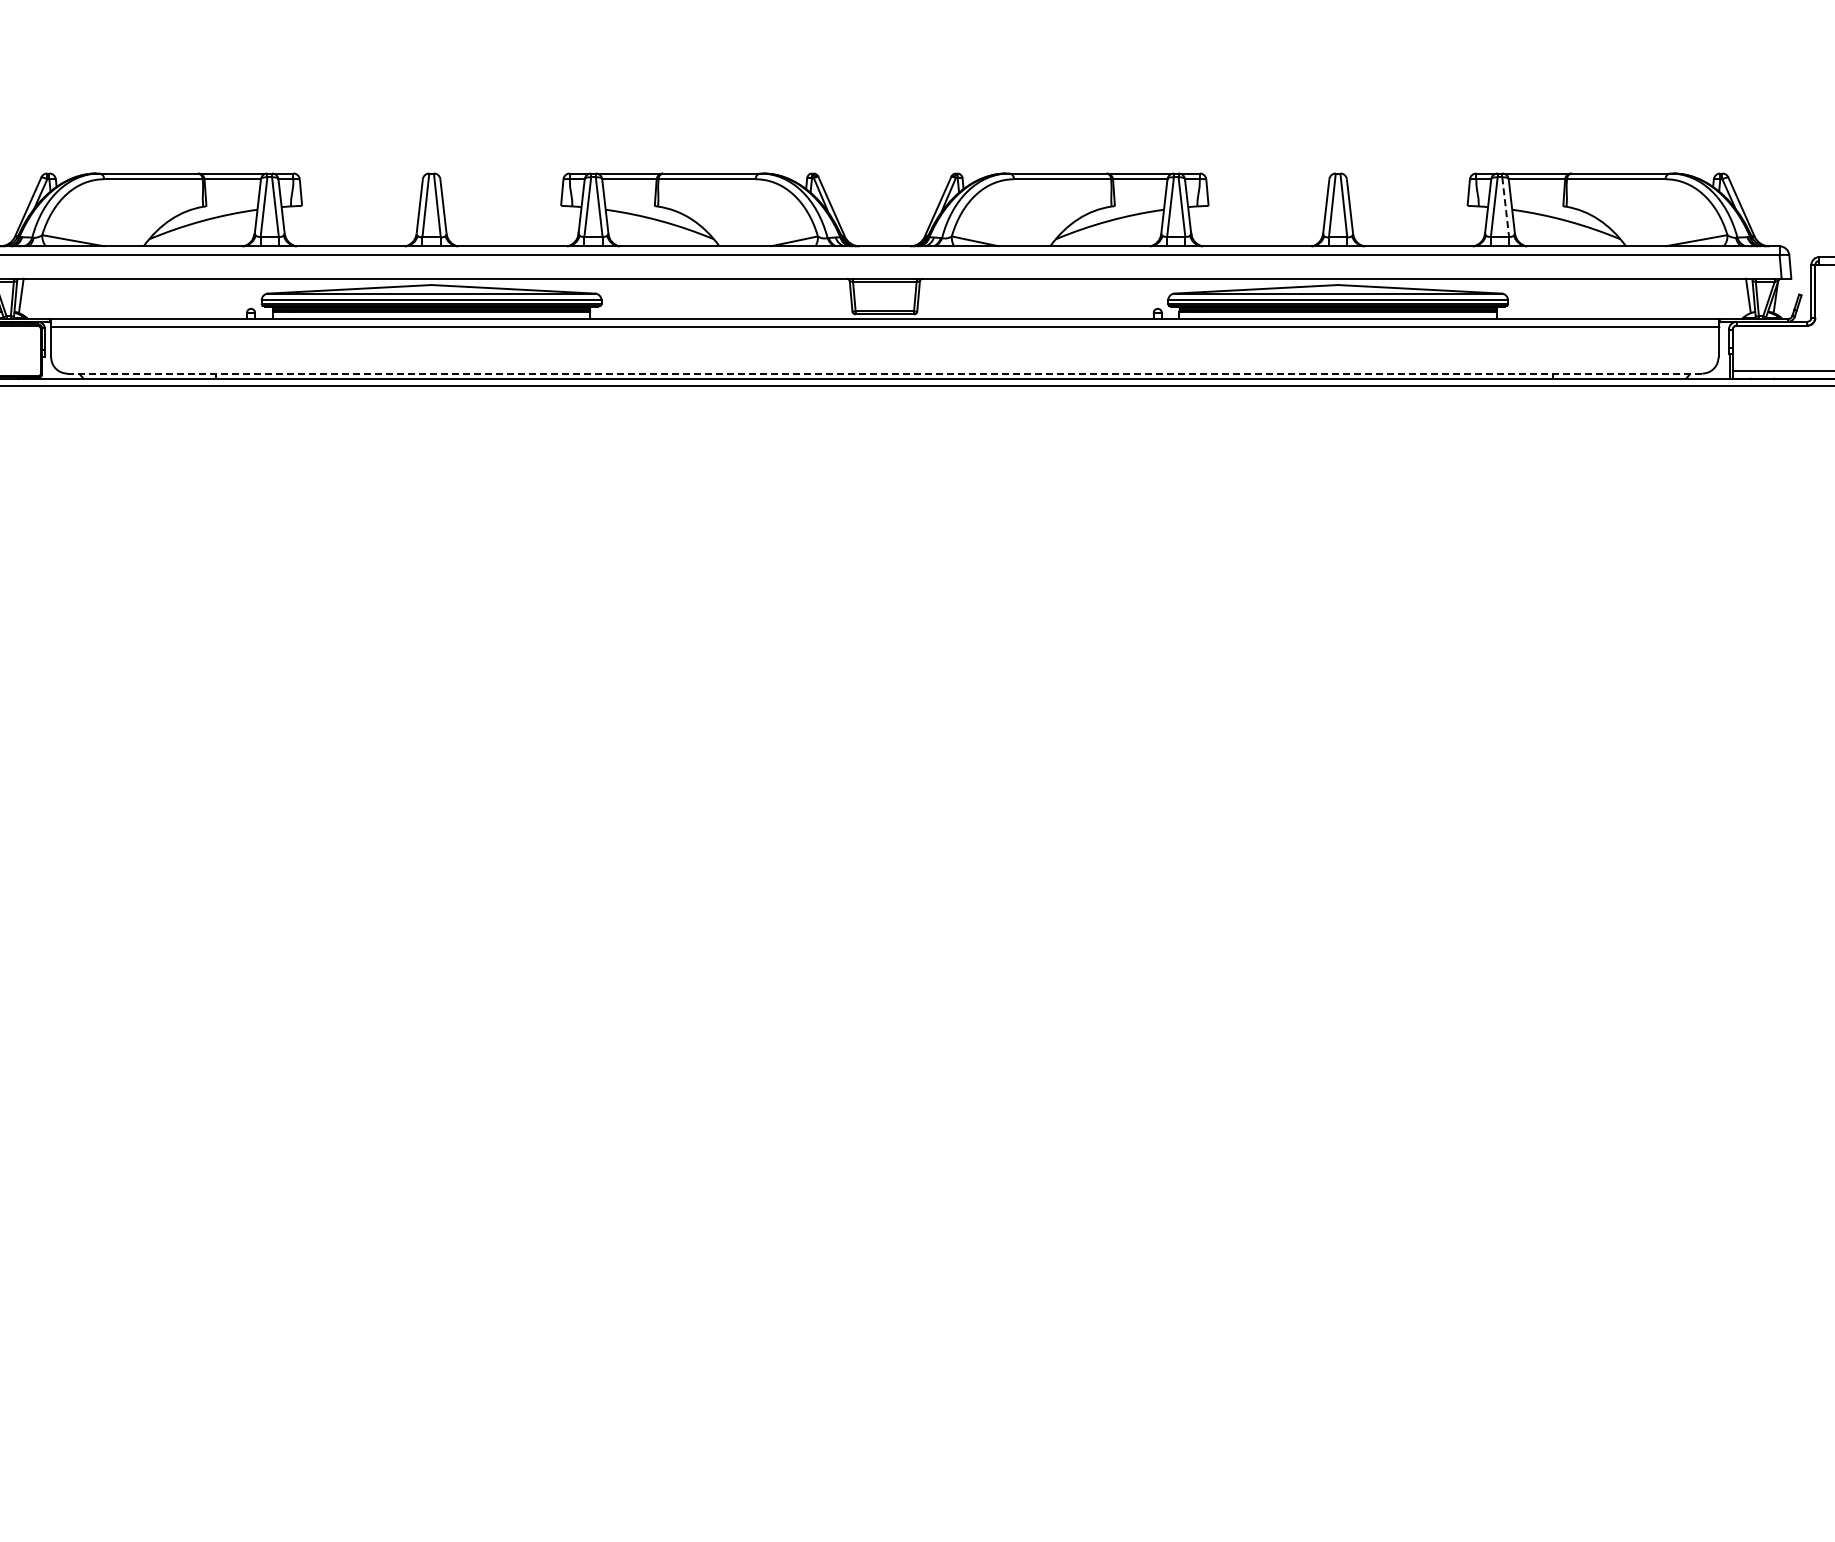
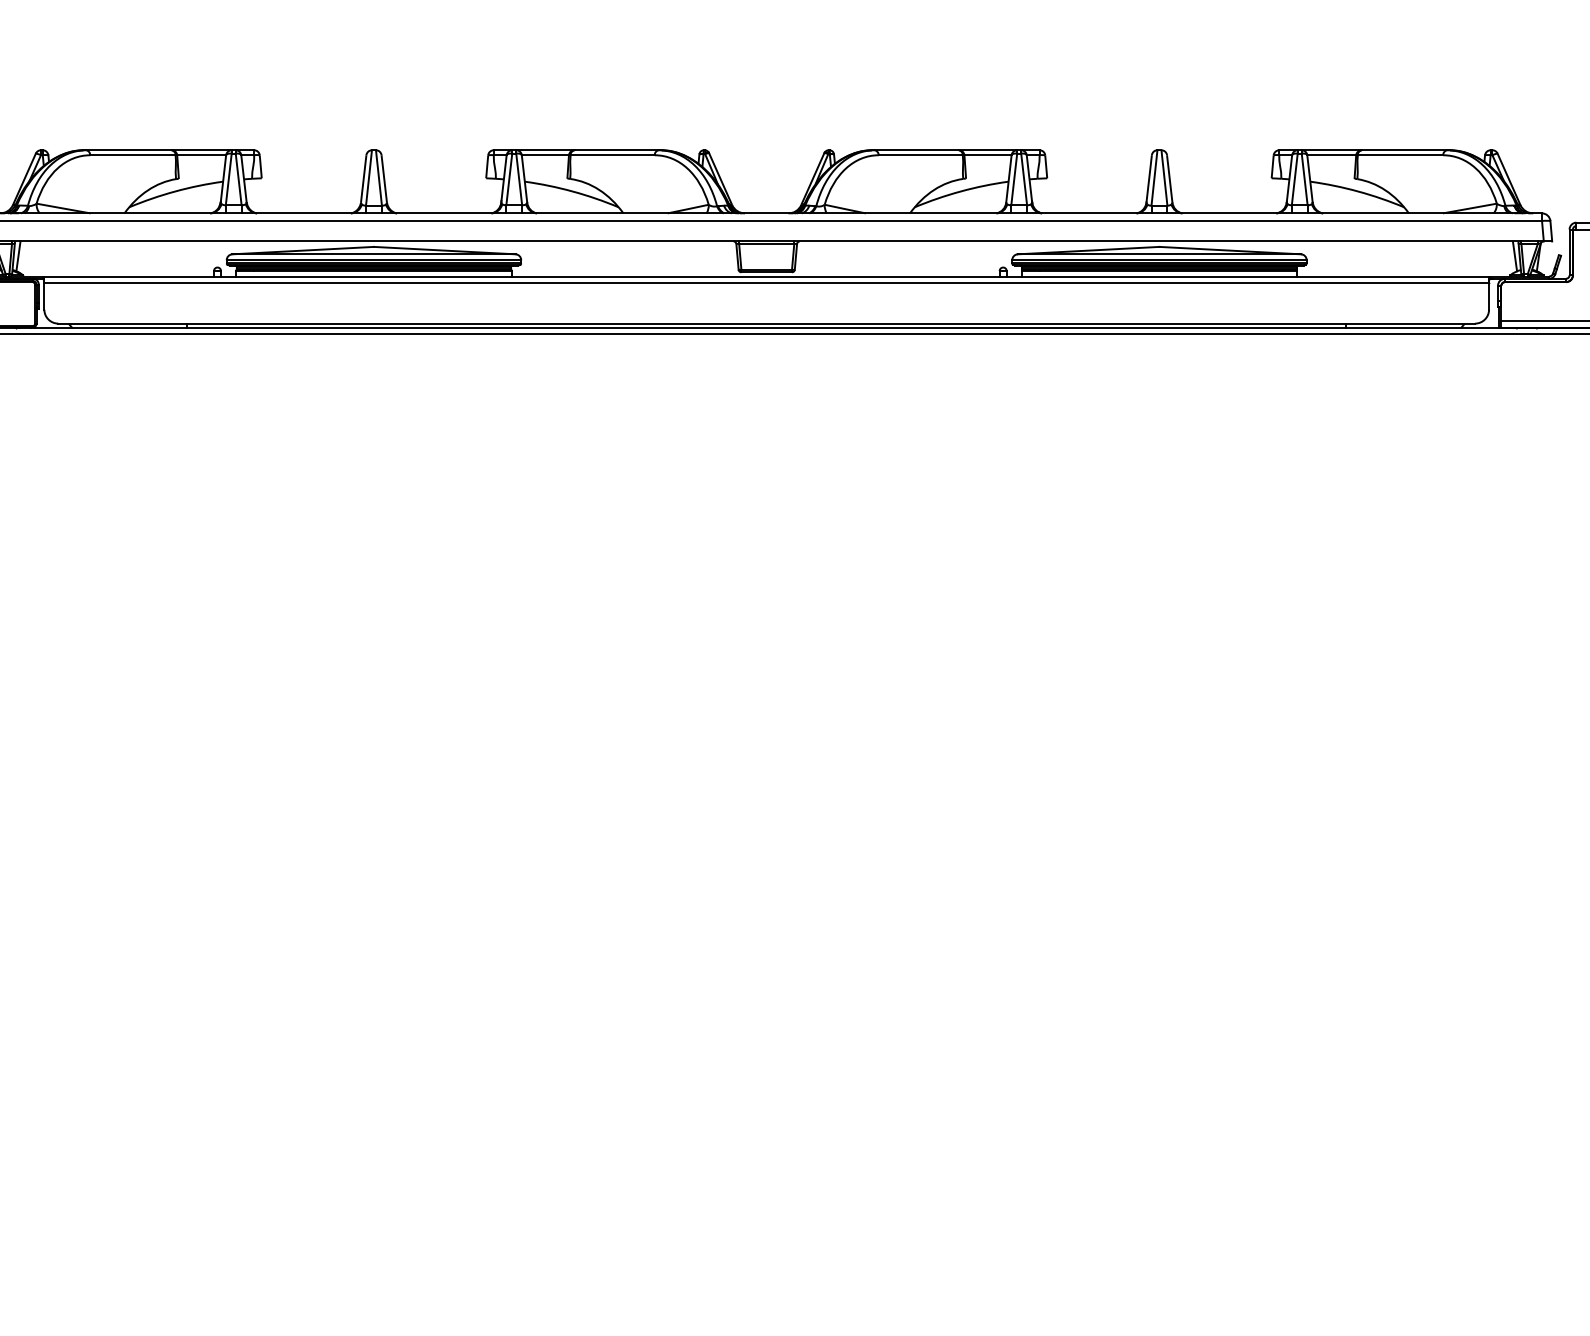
line: (1505, 207) -> (1304, 179), dashed -> solid
line: (884, 373) -> (766, 323), dashed -> solid

